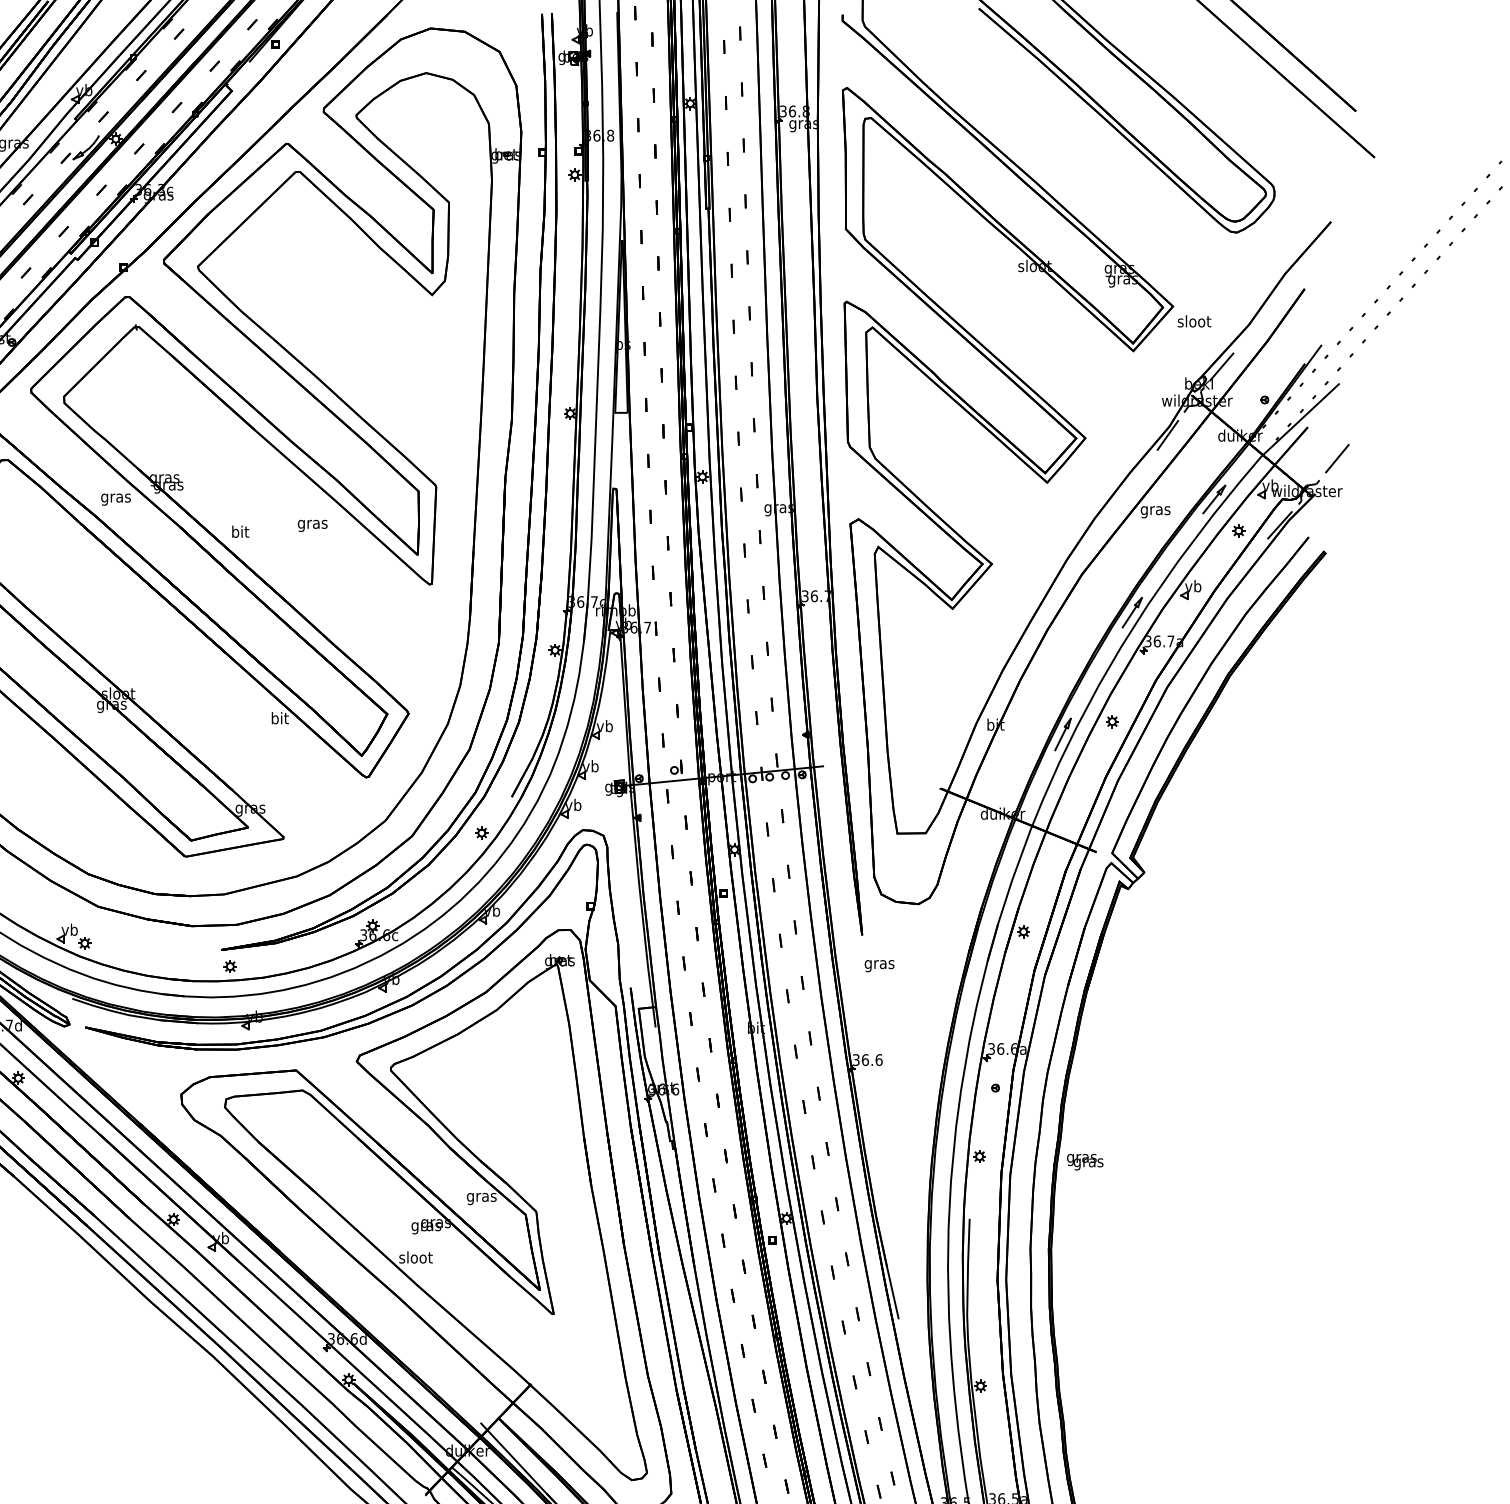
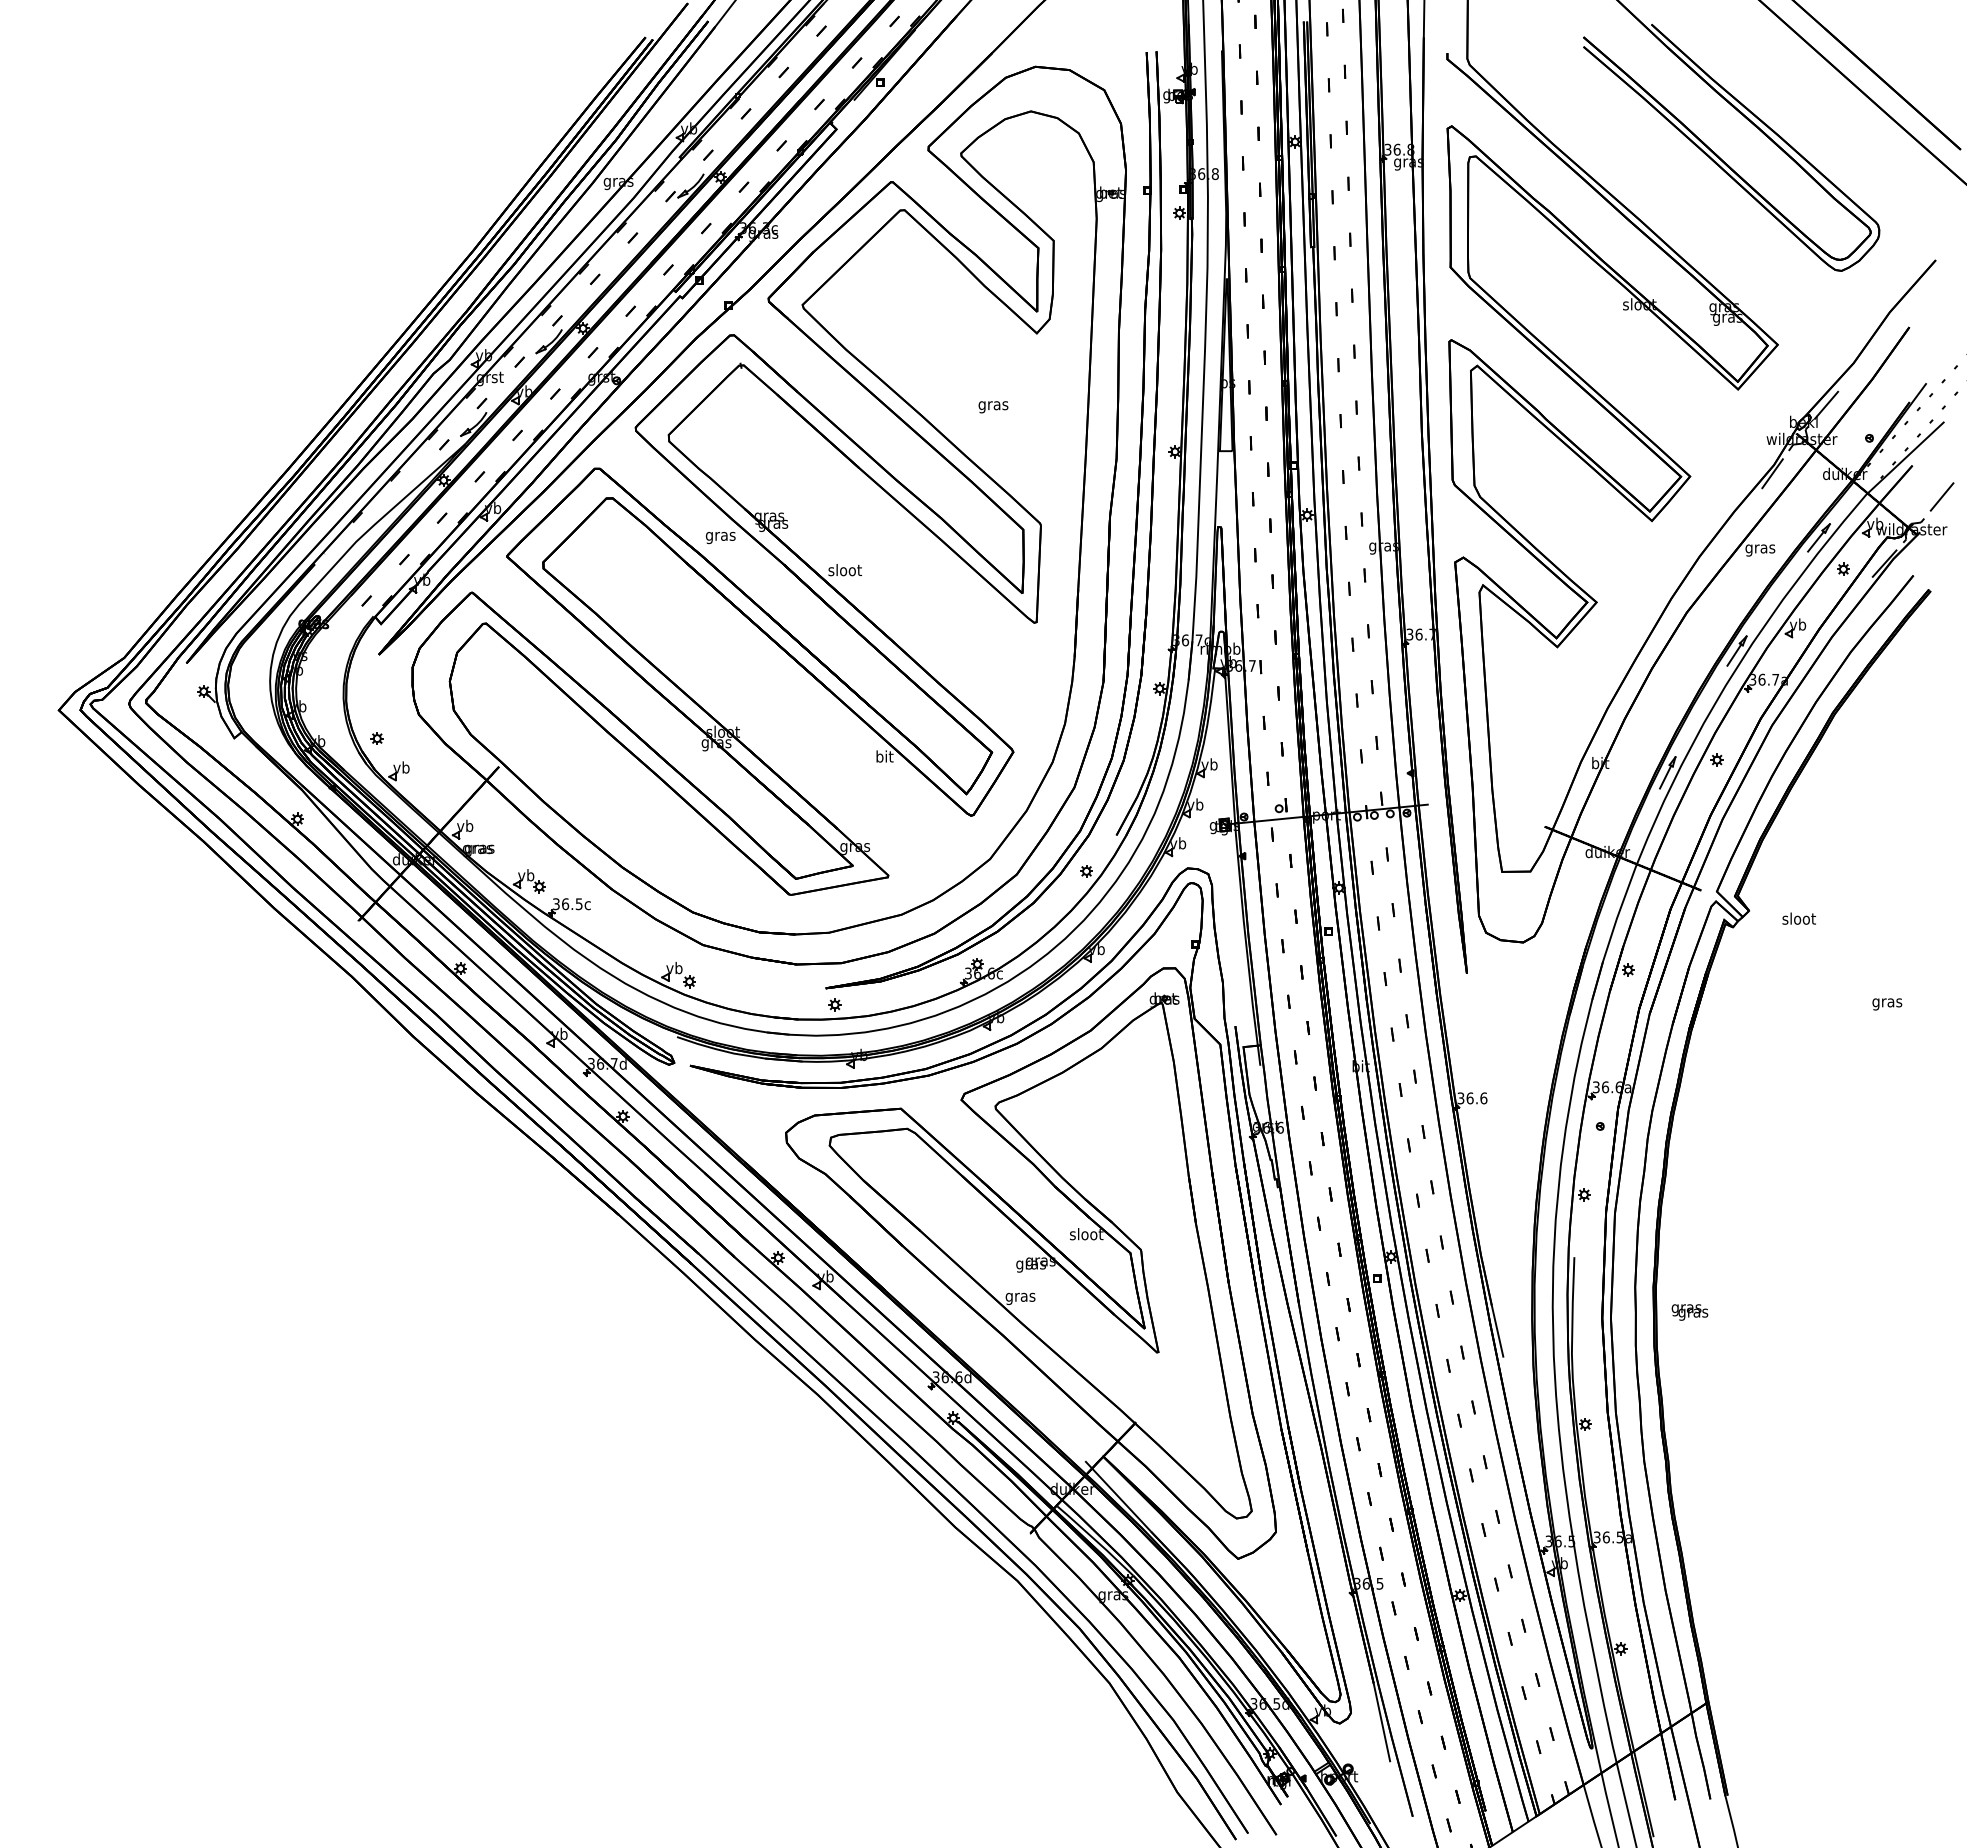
text: (1193, 321) -> (1798, 918), moved
text: (312, 526) -> (993, 407), moved
text: (239, 532) -> (844, 570), bit -> sloot
text: (879, 966) -> (1887, 1004), moved
text: (1084, 1162) -> (1689, 1312), moved
text: (481, 1197) -> (1086, 1235), gras -> sloot
text: (415, 1258) -> (1020, 1296), sloot -> gras

